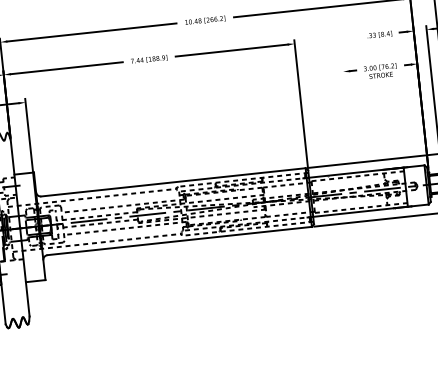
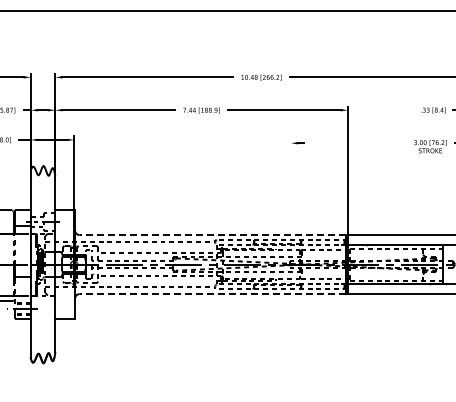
line: (350, 71) -> (298, 143), moved
line: (173, 182) -> (212, 235), solid -> dashed
line: (179, 241) -> (212, 294), solid -> dashed

